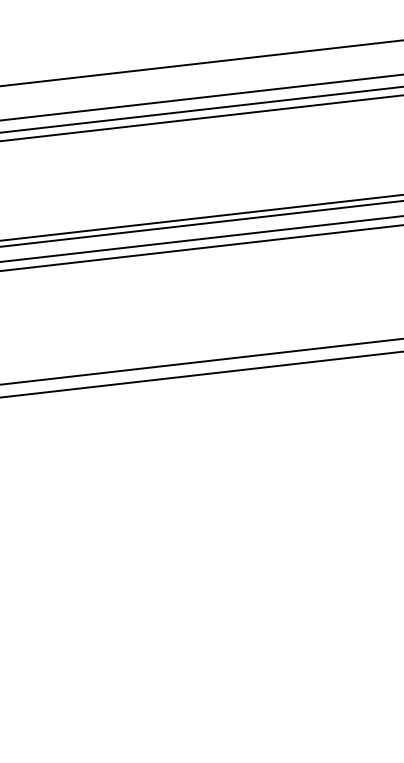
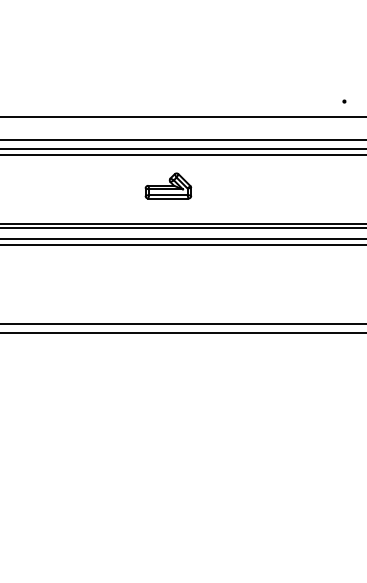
part: (198, 162) -> (168, 185), added

